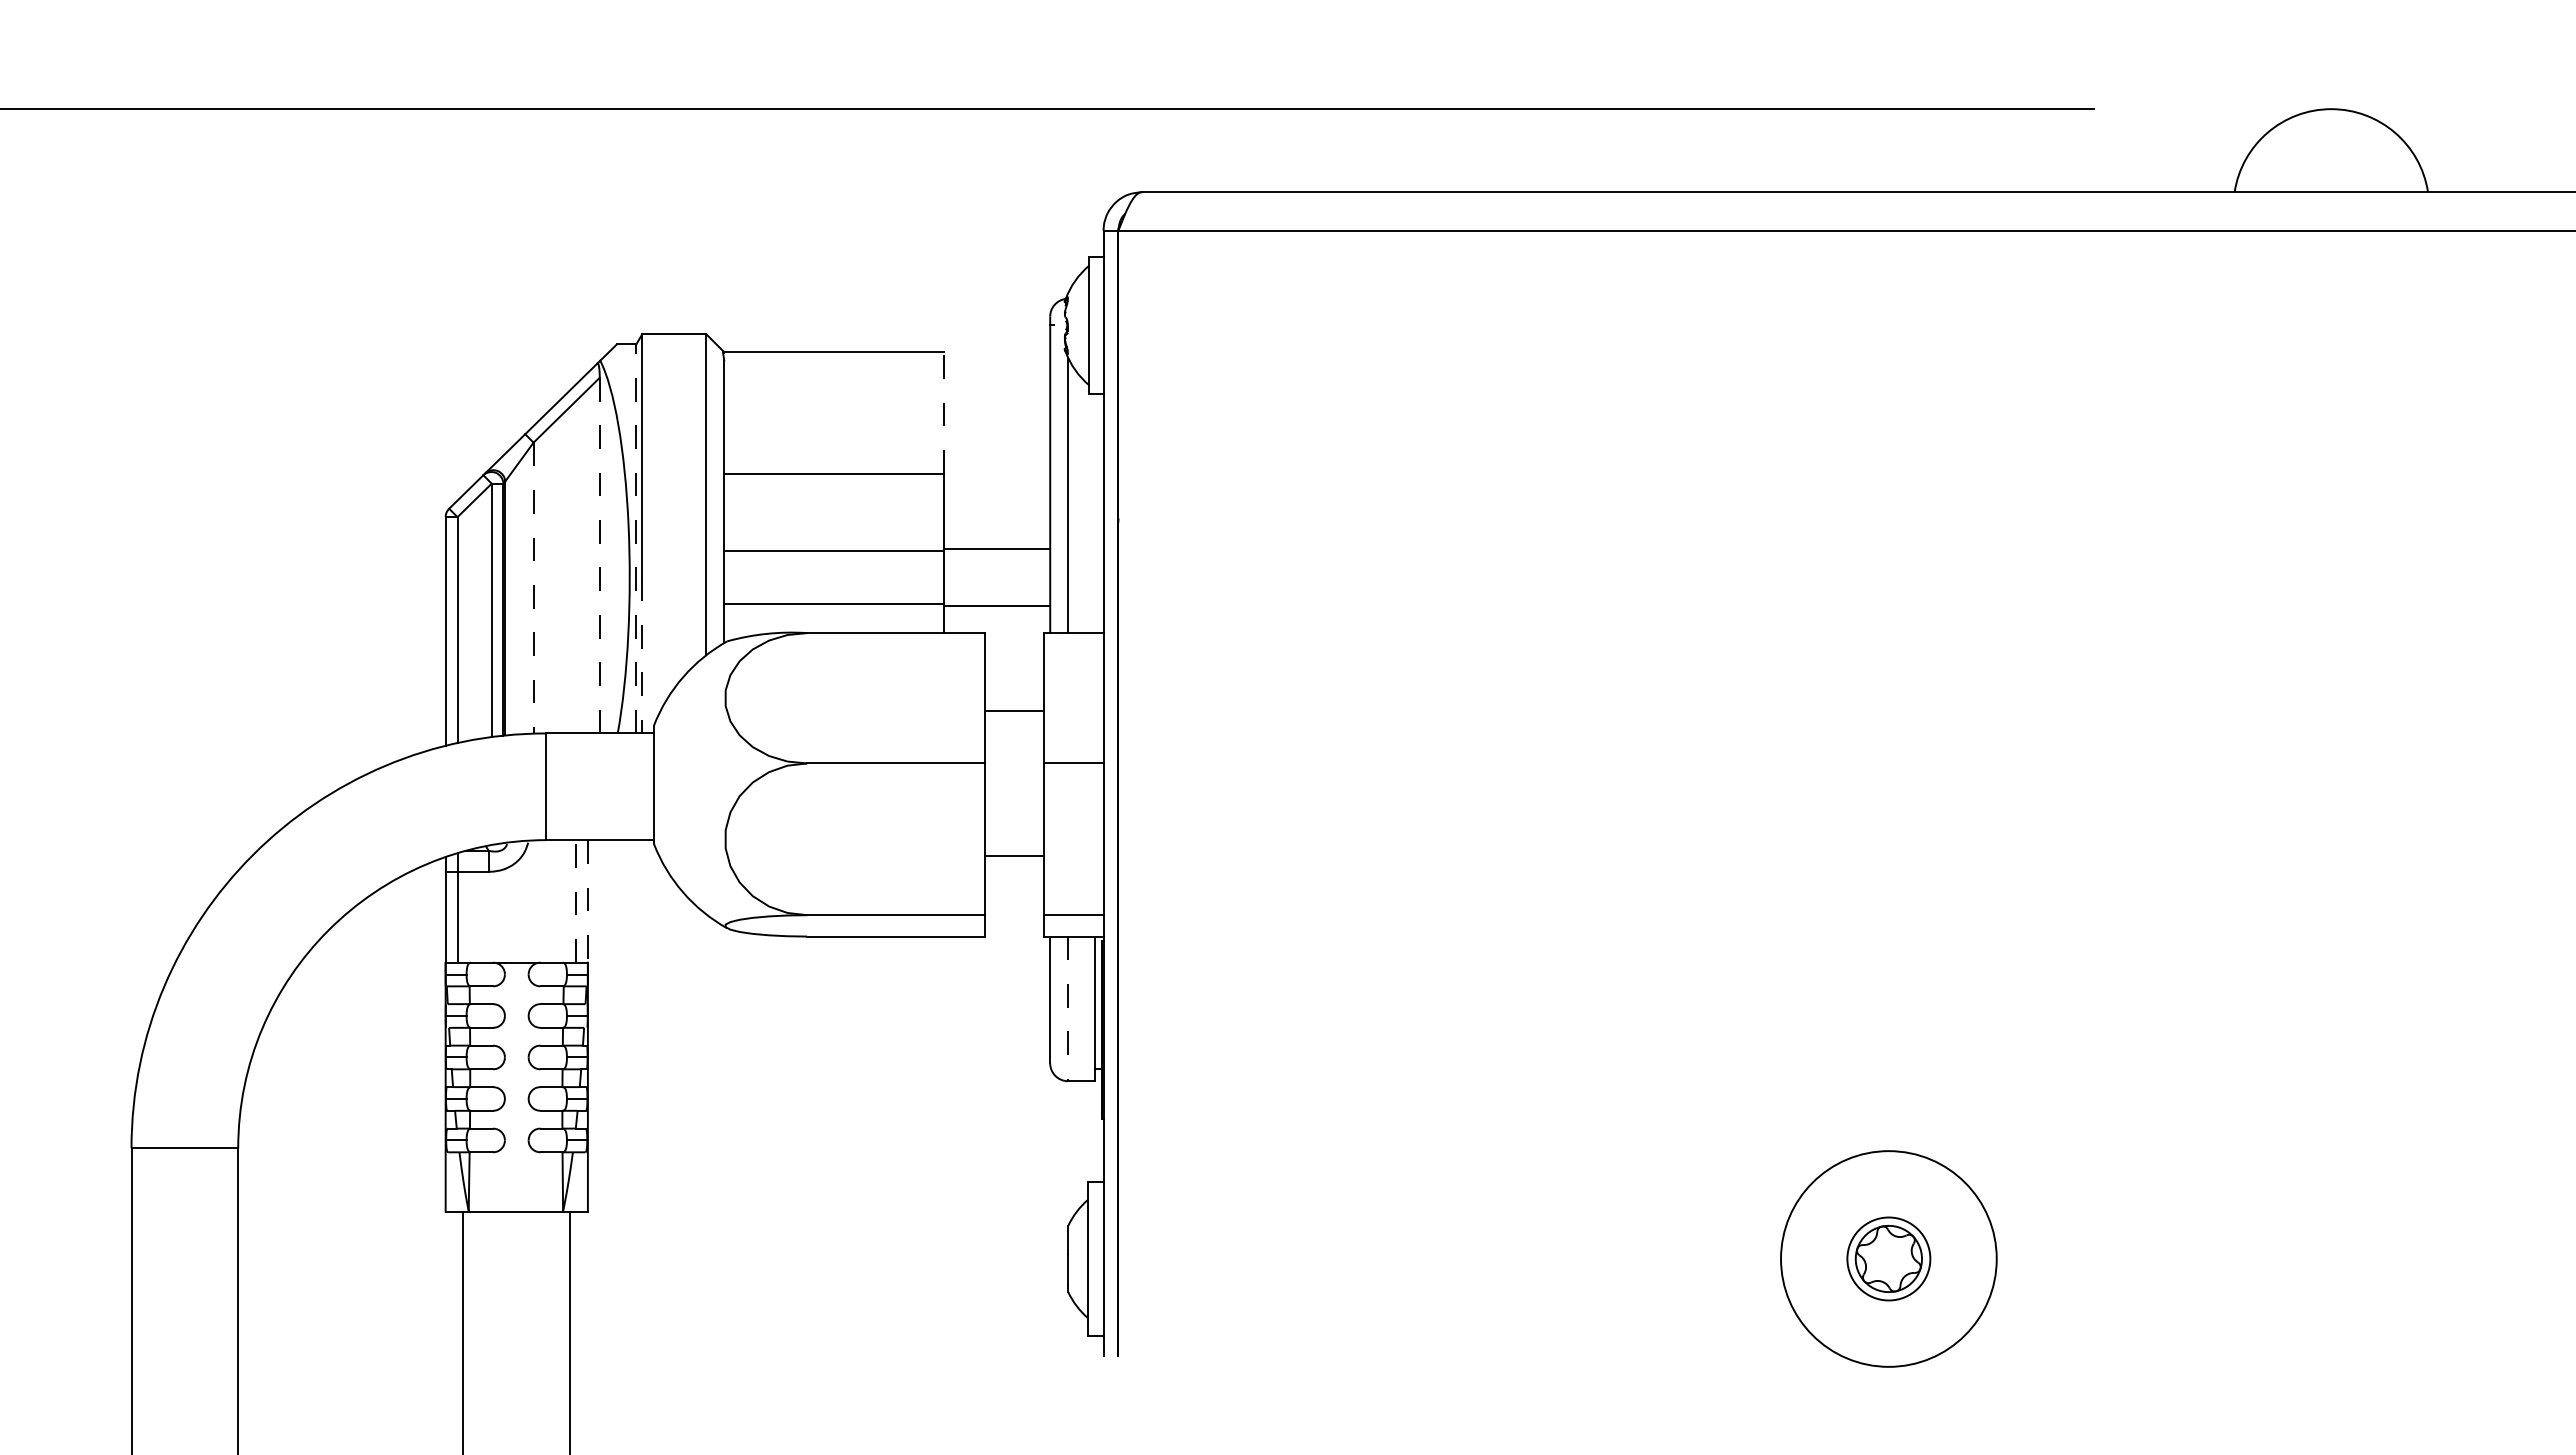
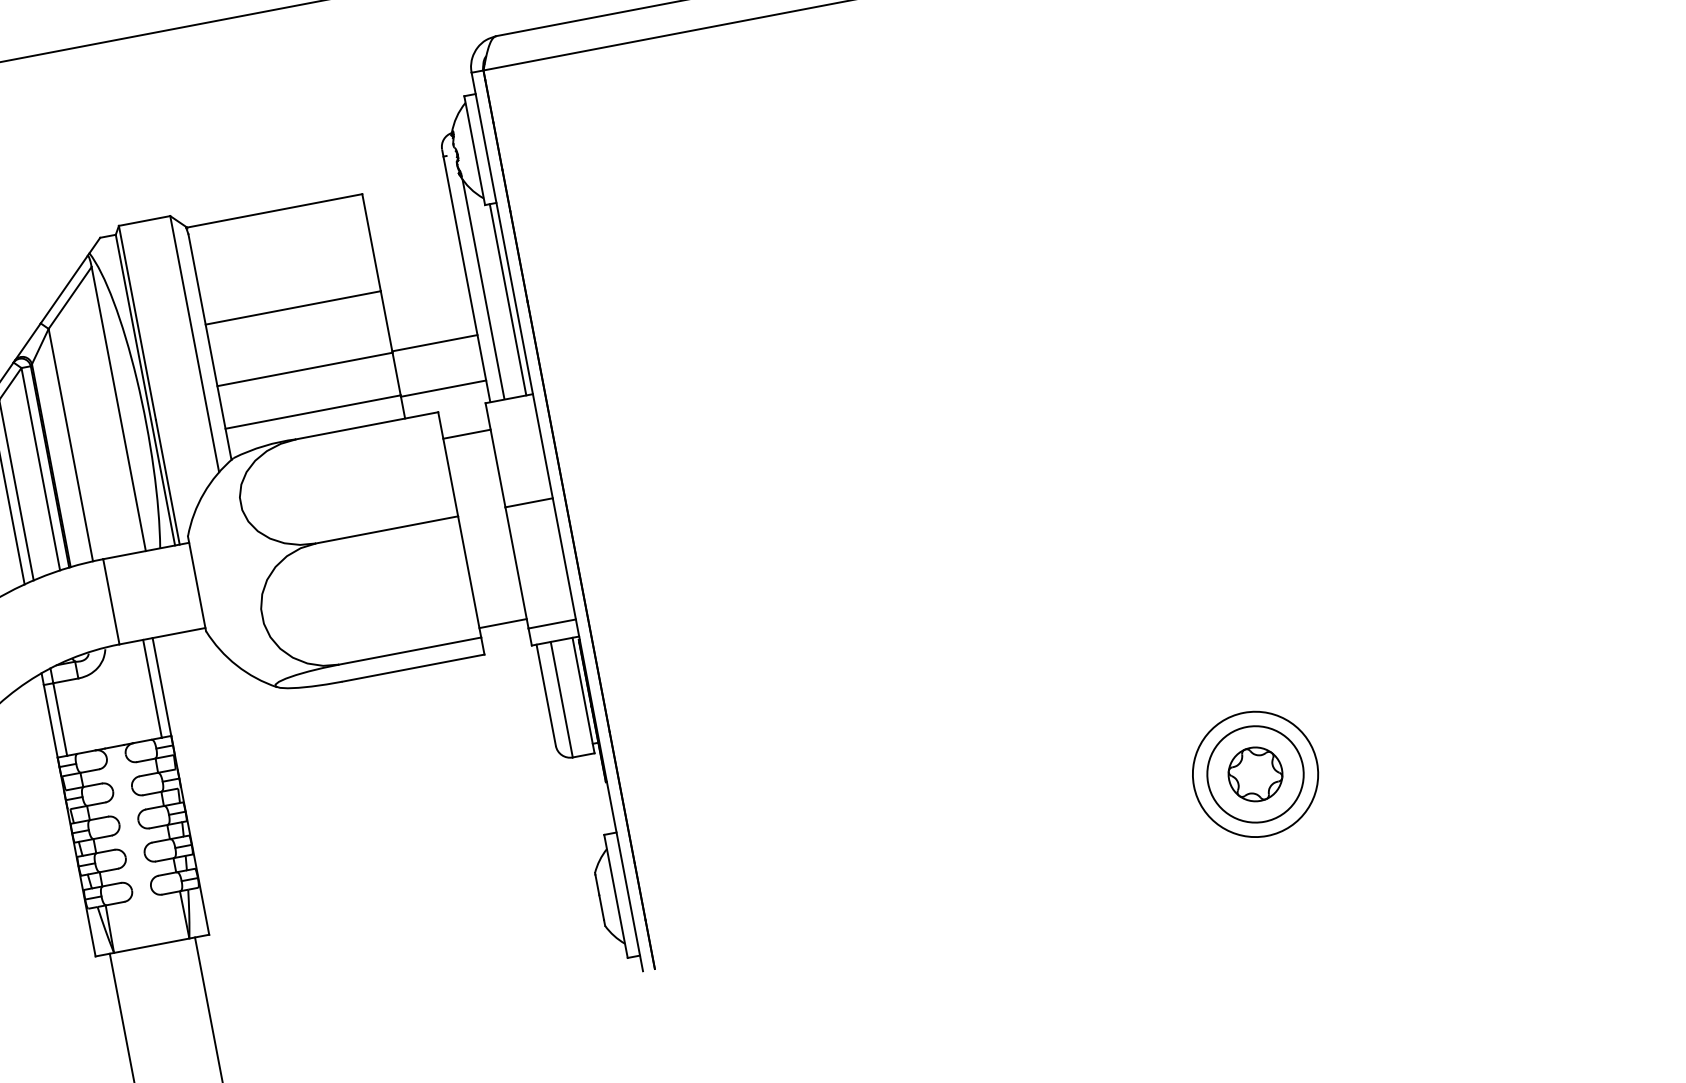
line: (943, 412) -> (371, 242), dashed -> solid
line: (1095, 513) -> (508, 299), added
line: (636, 538) -> (145, 389), dashed -> solid
line: (599, 555) -> (118, 408), dashed -> solid
line: (533, 588) -> (70, 445), dashed -> solid
line: (642, 655) -> (168, 482), dashed -> solid
line: (1014, 711) -> (466, 434), moved
line: (1014, 856) -> (503, 623), moved
line: (576, 900) -> (152, 688), dashed -> solid
line: (587, 901) -> (161, 687), dashed -> solid
line: (1068, 1009) -> (562, 700), dashed -> solid
circle: (1888, 1258) -> (1255, 774), size x0.71
circle: (1888, 1258) -> (1255, 774), size x1.43

